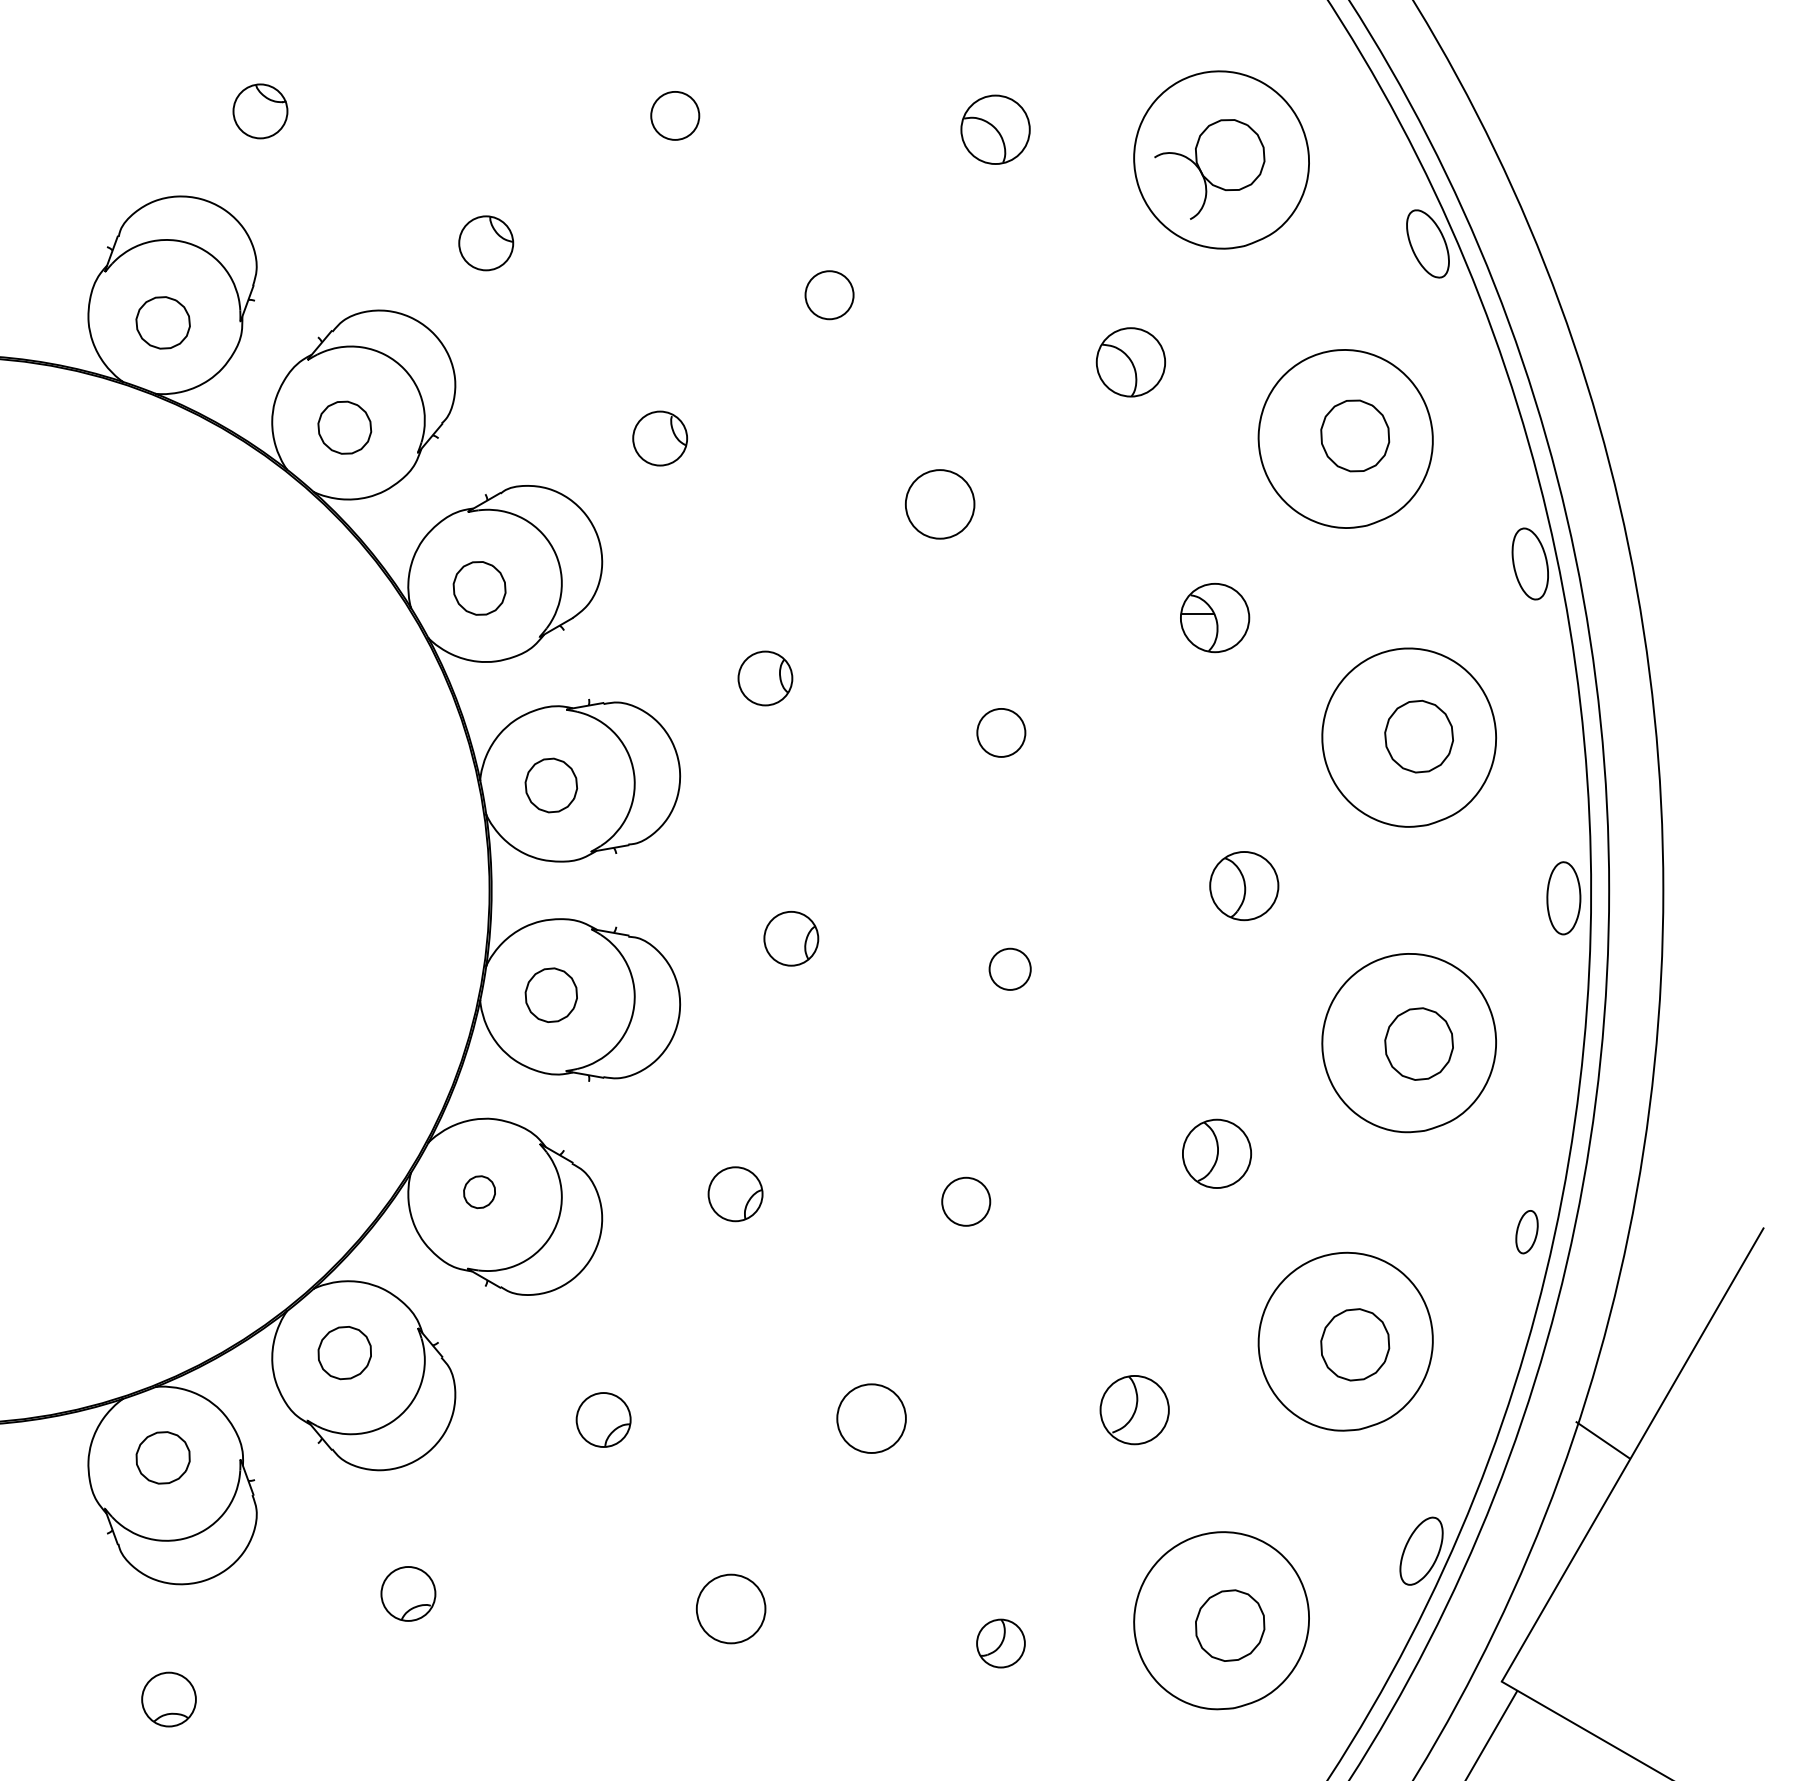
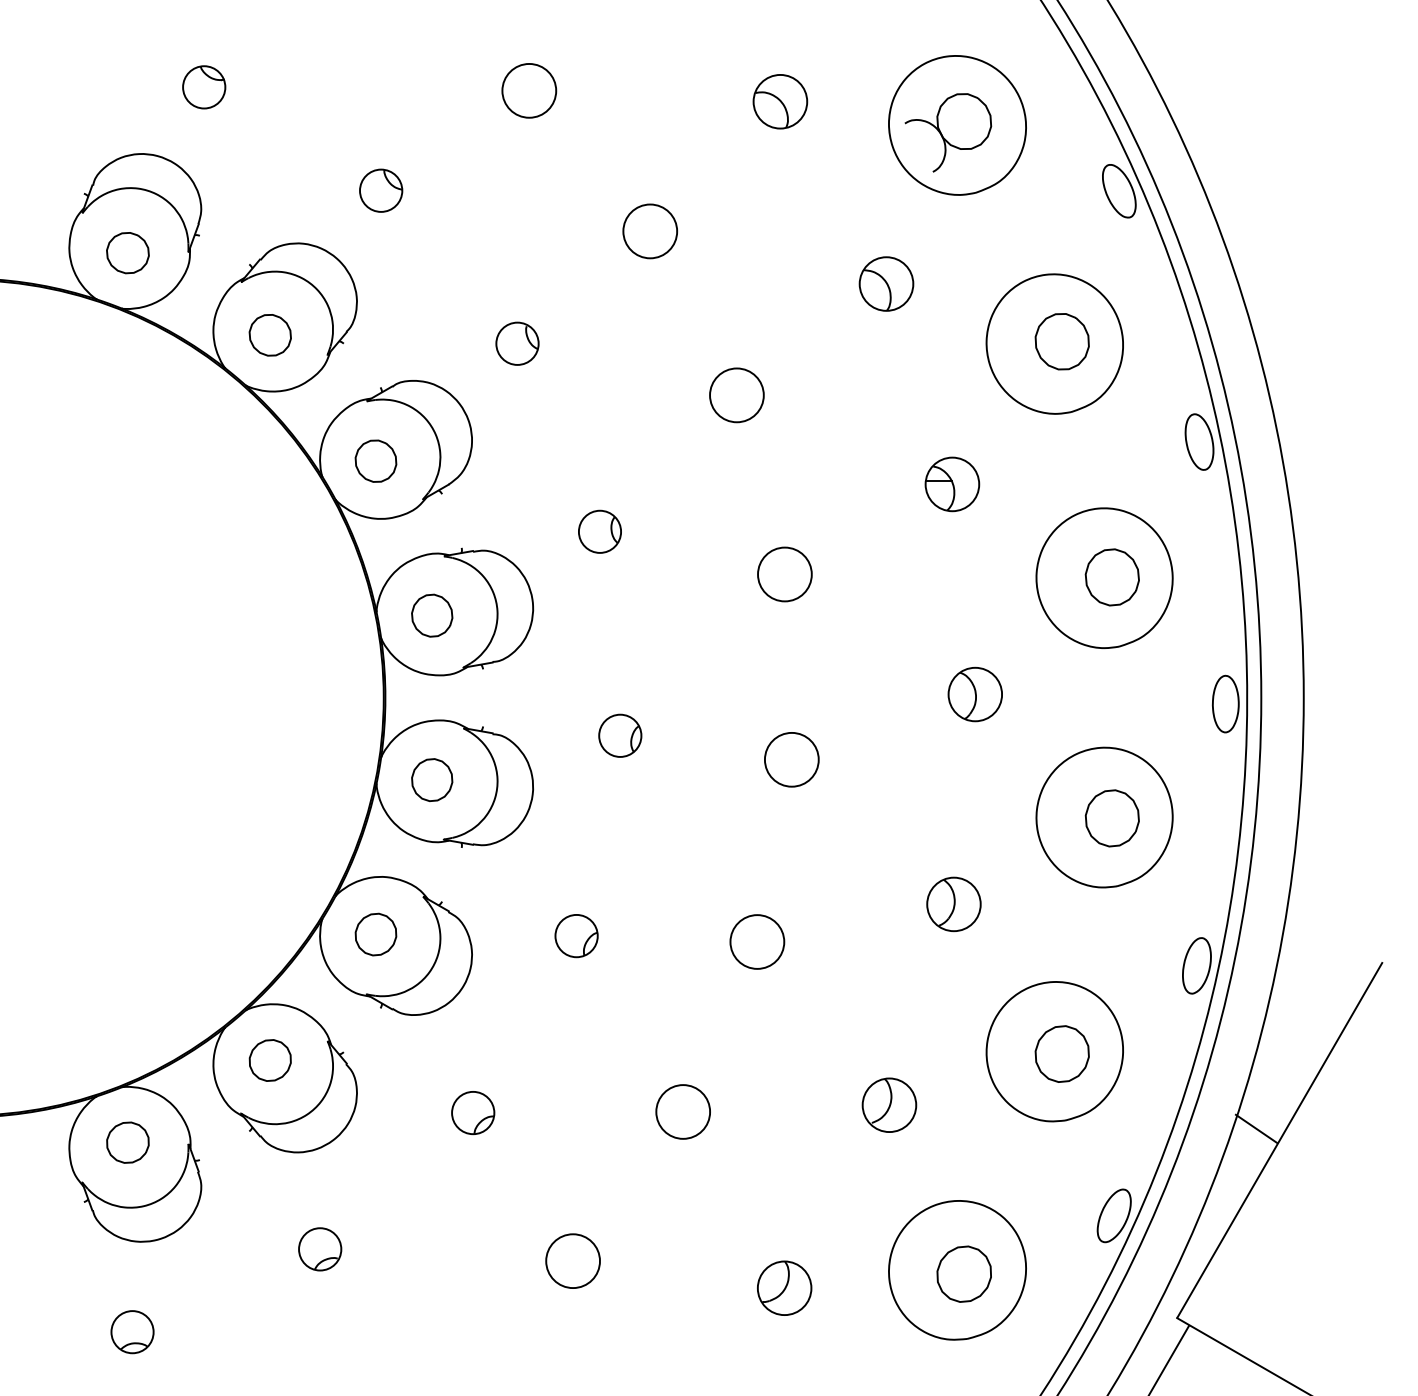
circle: (674, 115) -> (528, 90), size x1.43
circle: (829, 294) -> (650, 230), size x1.43
circle: (1001, 732) -> (785, 574), size x1.43
circle: (1009, 969) -> (791, 759), size x1.67
part: (479, 1191) -> (375, 933), size x1.67
circle: (965, 1201) -> (756, 941), size x1.43
part: (1526, 1231) -> (1196, 965), size x1.67
part: (1000, 1643) -> (784, 1288), size x1.43

